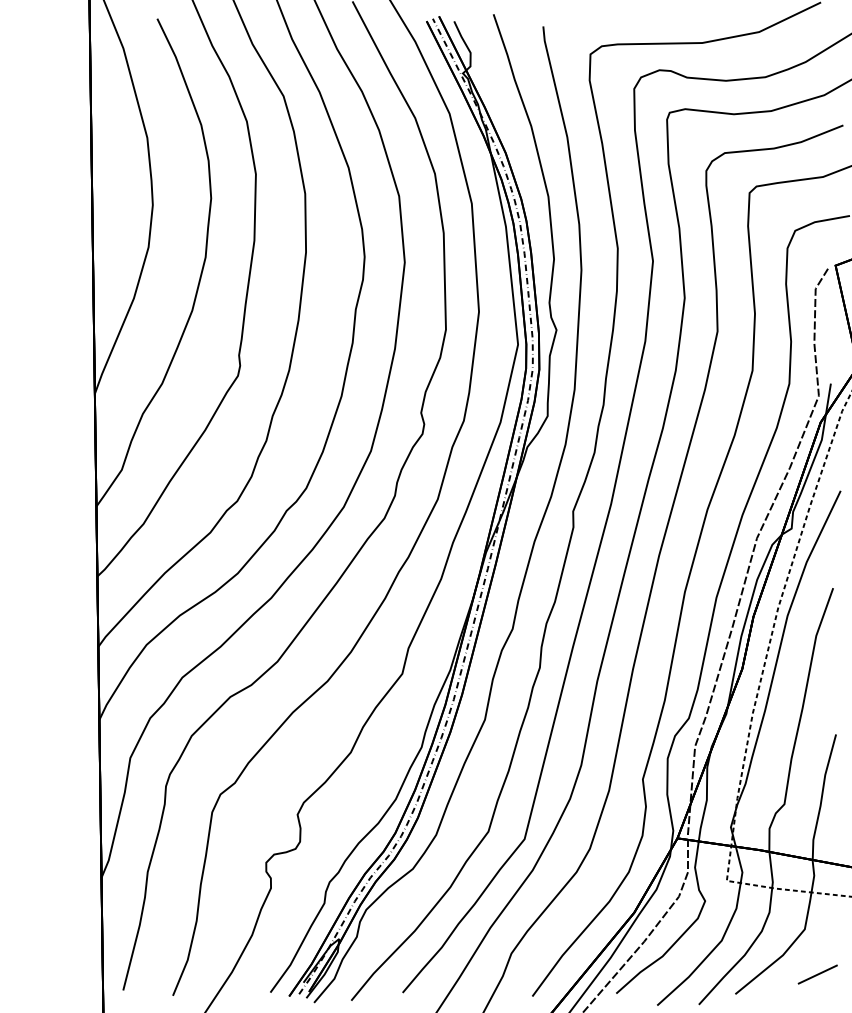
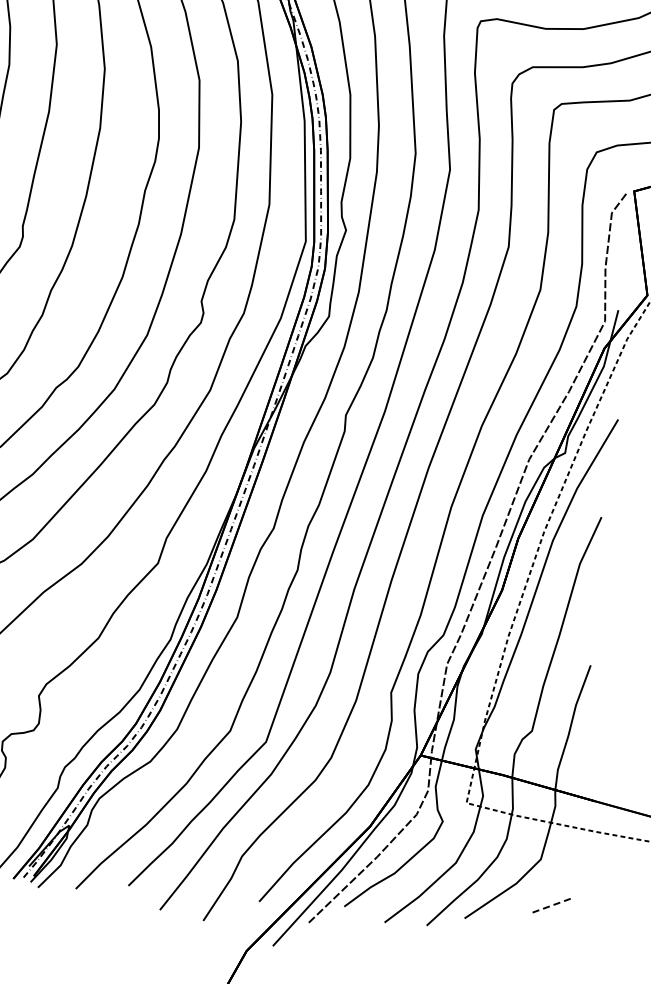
line: (817, 974) -> (549, 906), solid -> dashed

